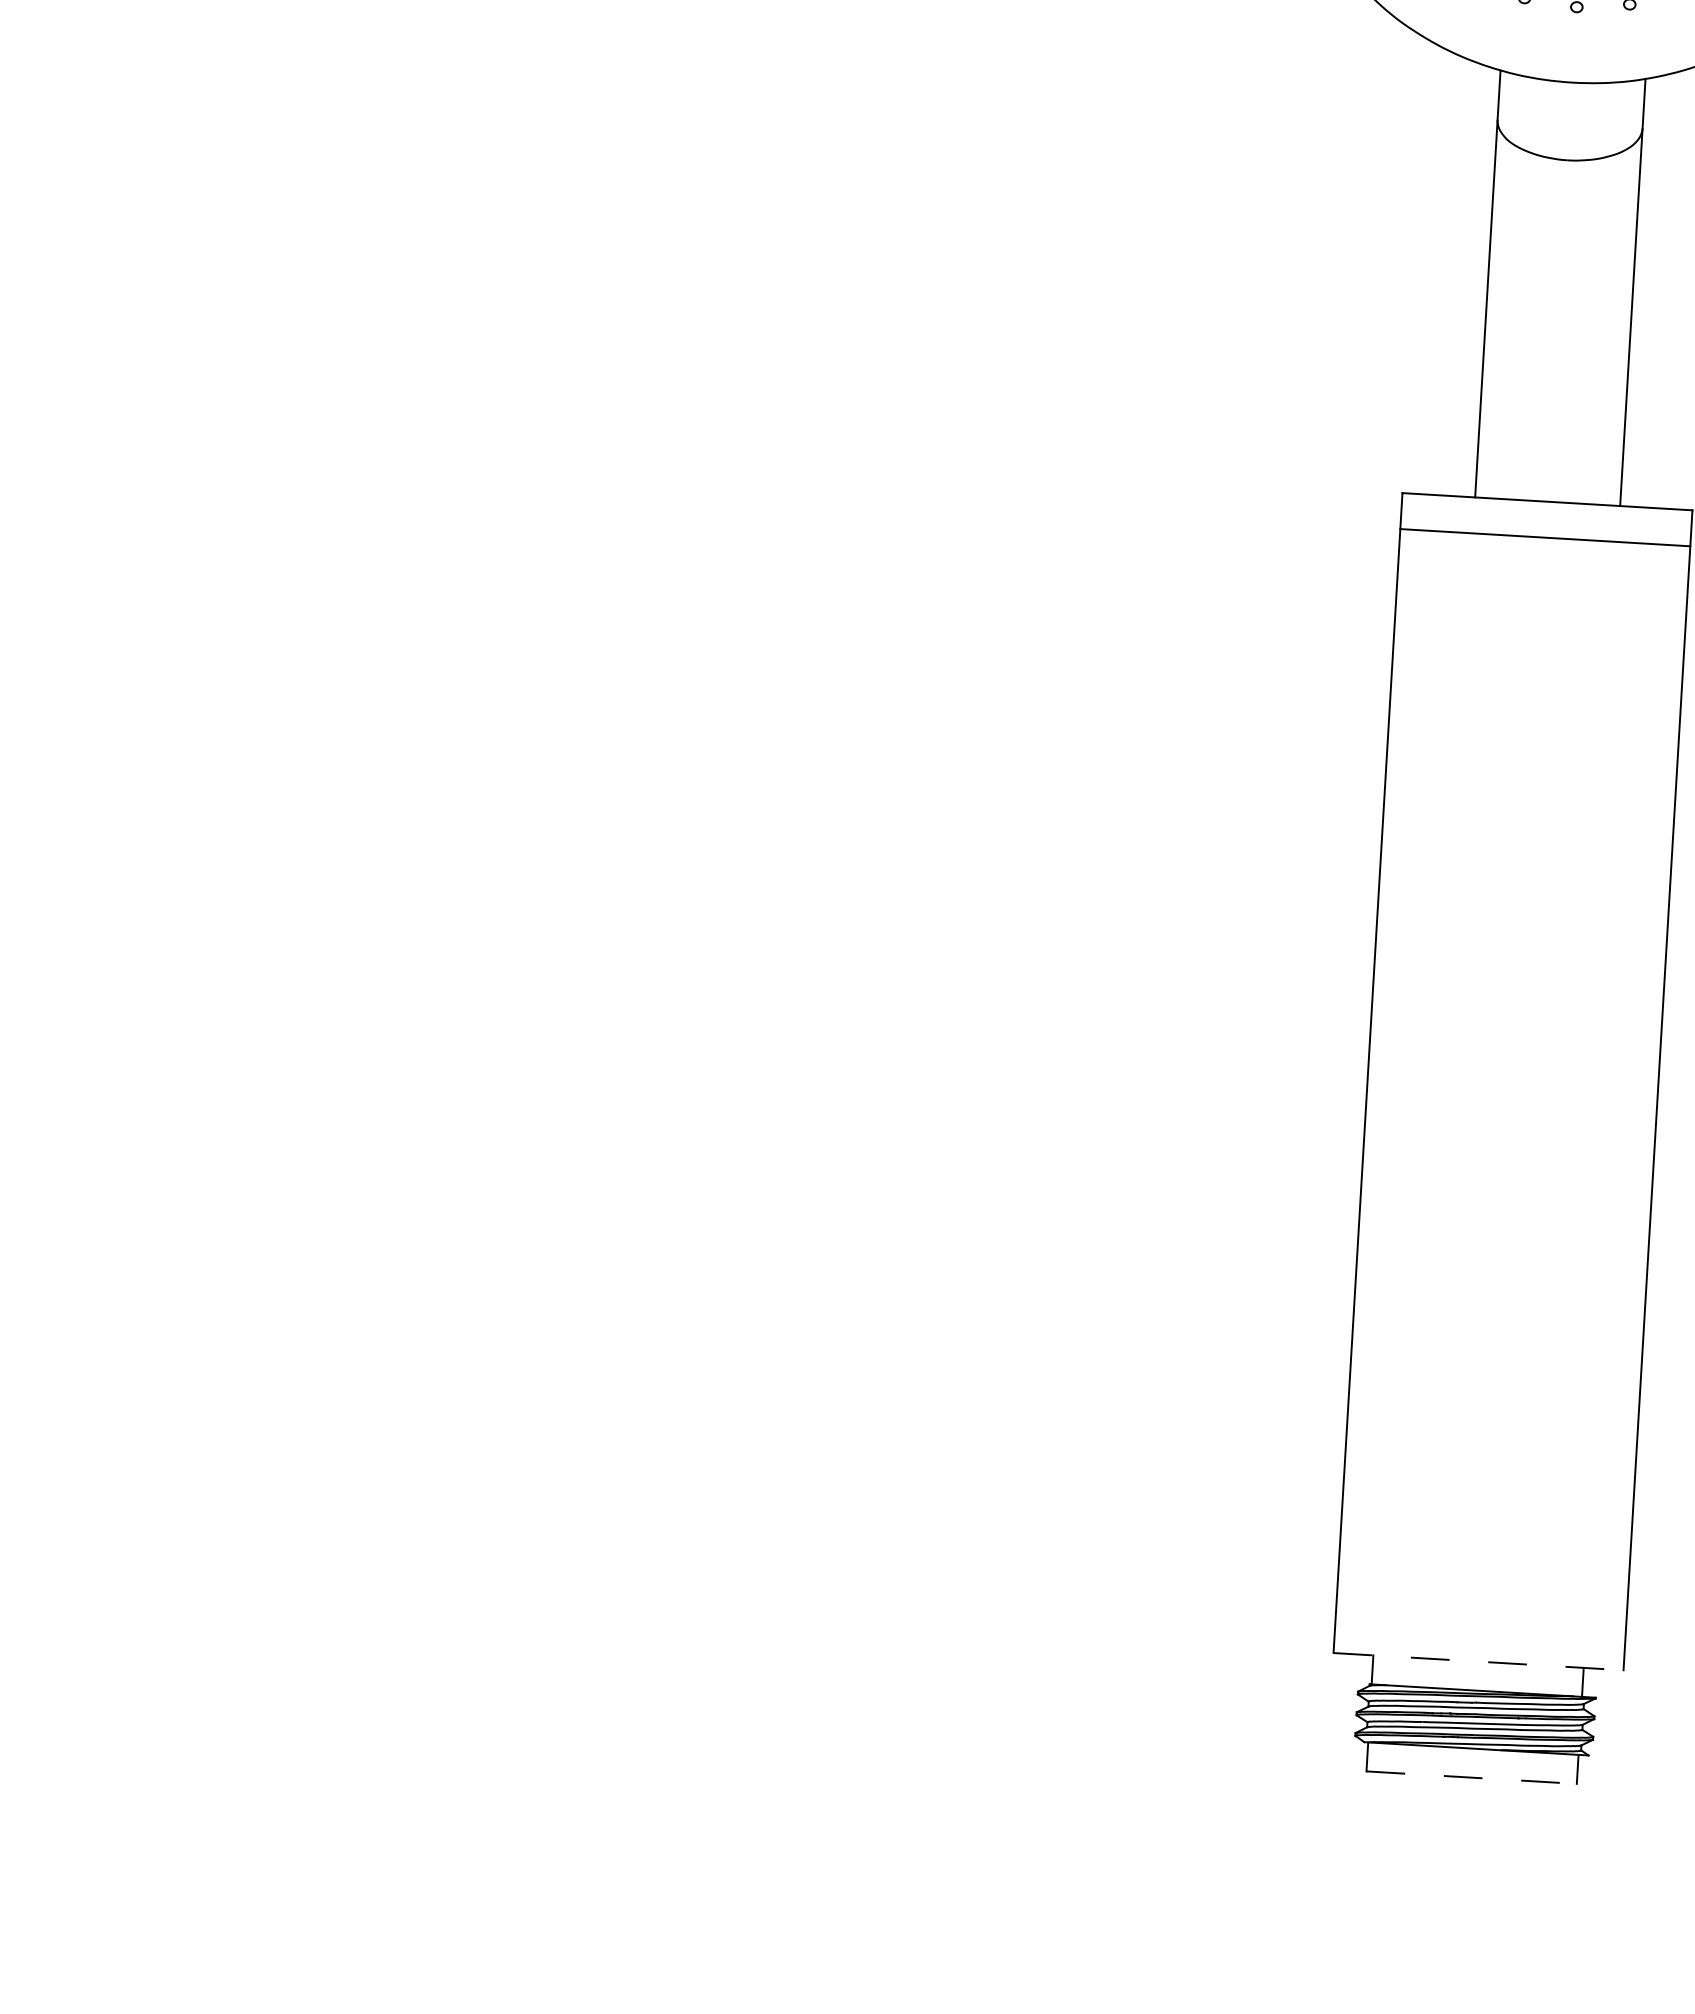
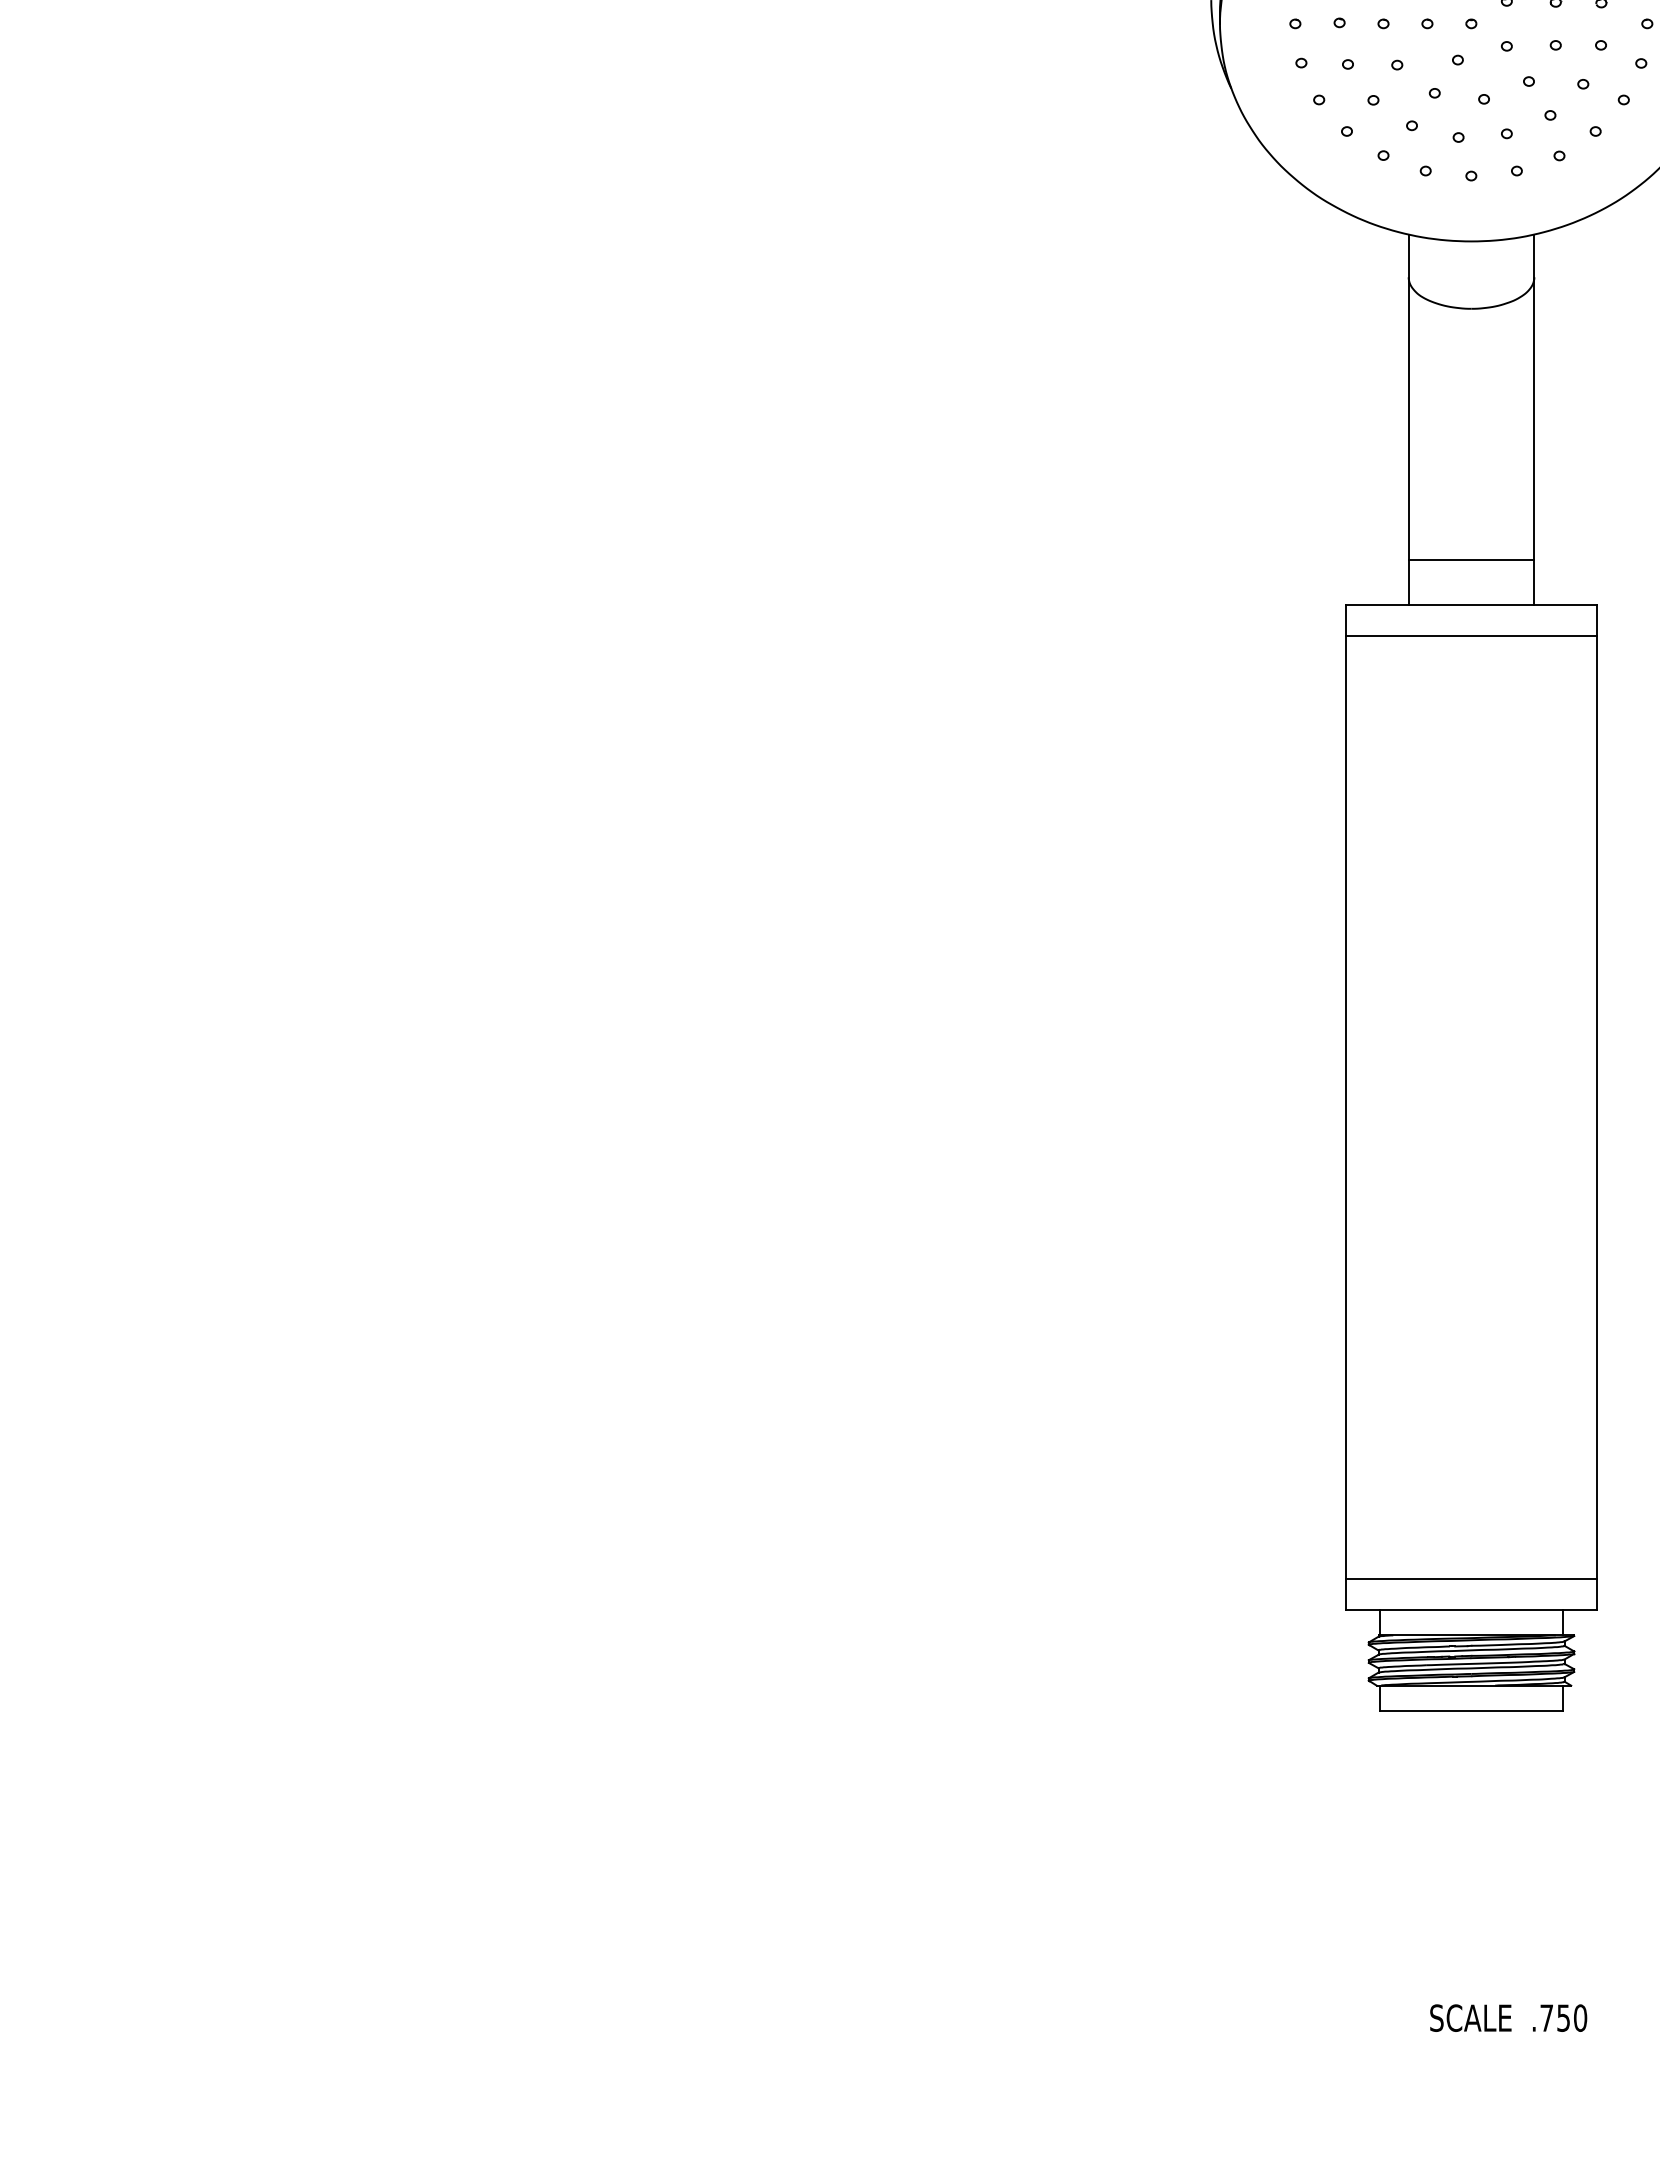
line: (1550, 450) -> (1471, 560), added
line: (1480, 1625) -> (1471, 1578), added
line: (1478, 1661) -> (1471, 1610), dashed -> solid
line: (1471, 1777) -> (1471, 1710), dashed -> solid

